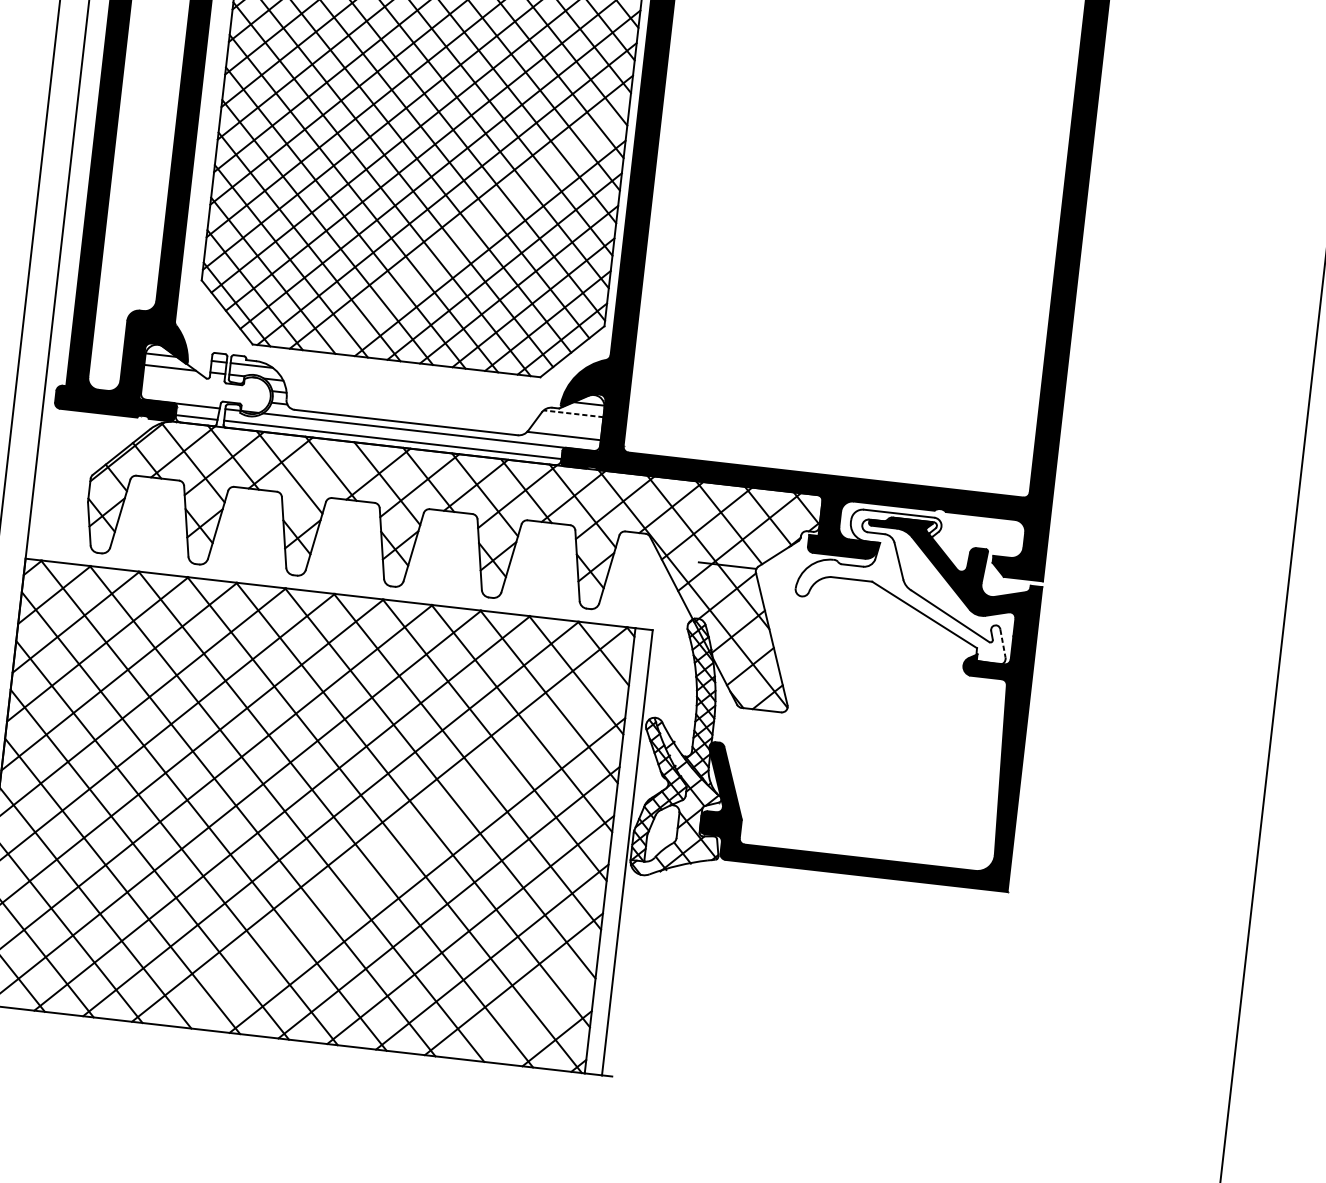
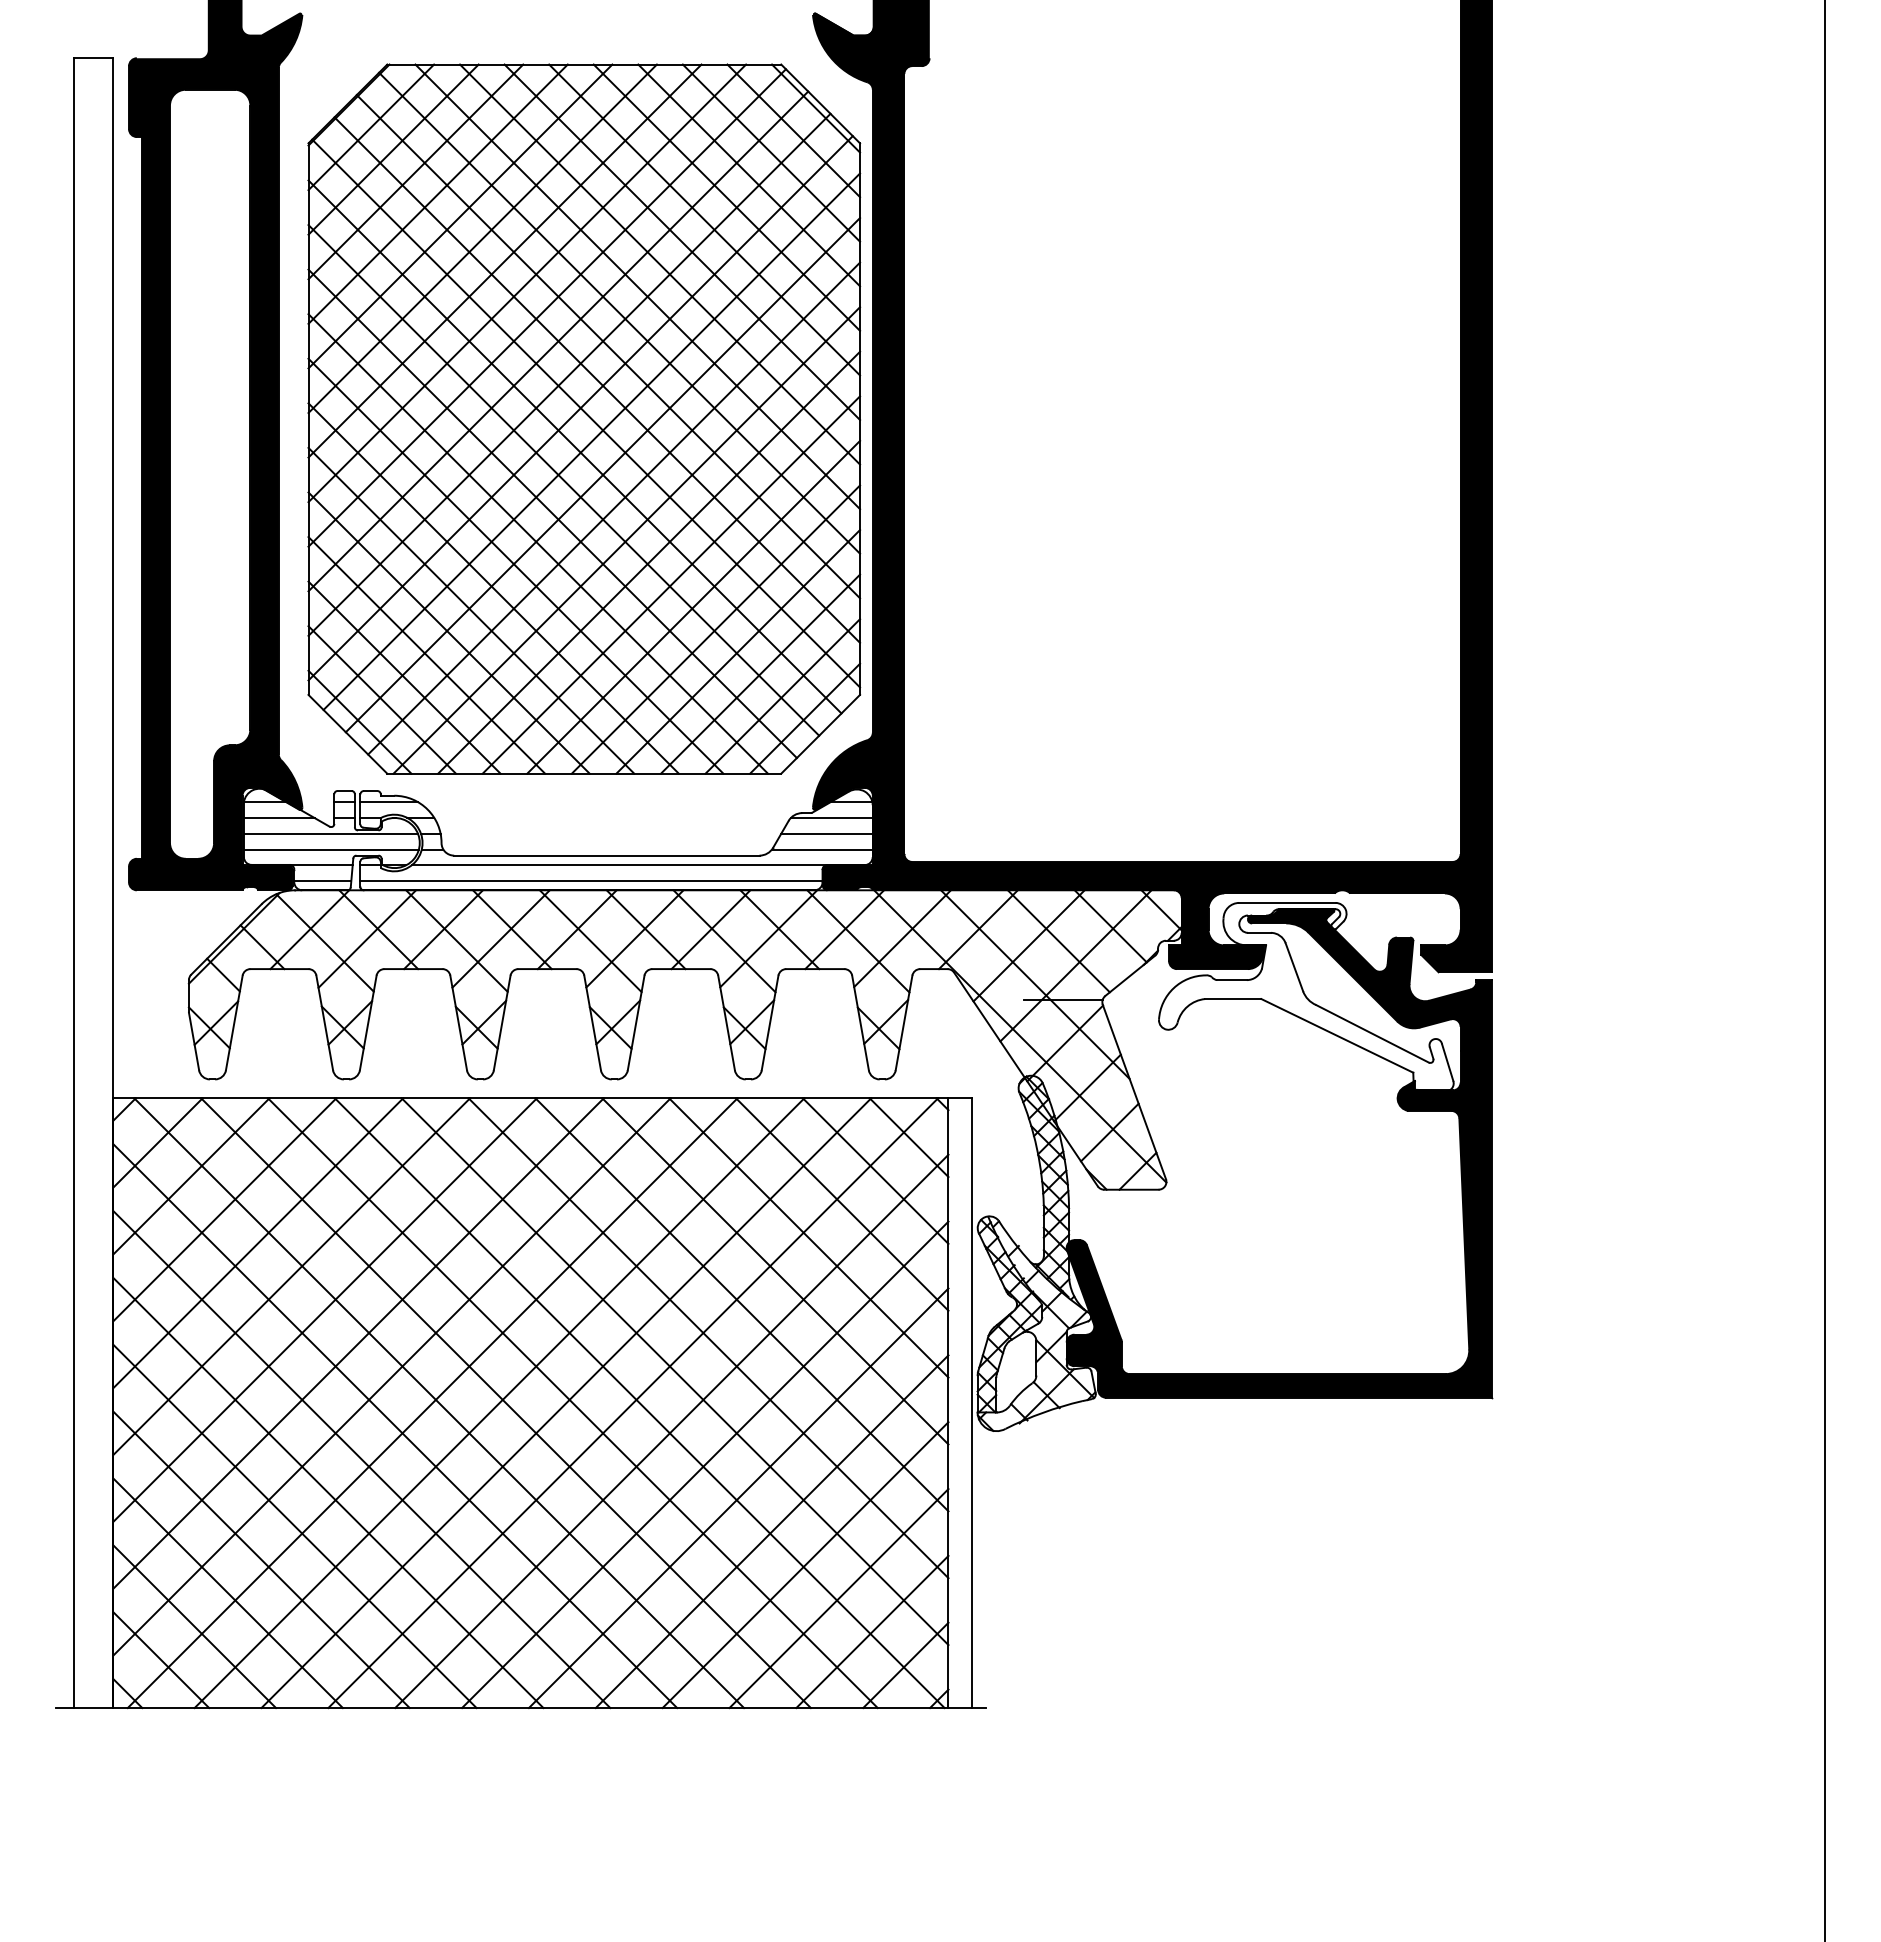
line: (475, 229) -> (671, 584), added
line: (206, 383) -> (330, 833), added
line: (204, 395) -> (330, 849), added
line: (573, 414) -> (831, 818), dashed -> solid
line: (568, 424) -> (826, 833), added
line: (321, 474) -> (500, 938), added
line: (1002, 644) -> (1447, 1063), dashed -> solid
line: (405, 848) -> (671, 1431), added
line: (535, 1011) -> (872, 1631), added

